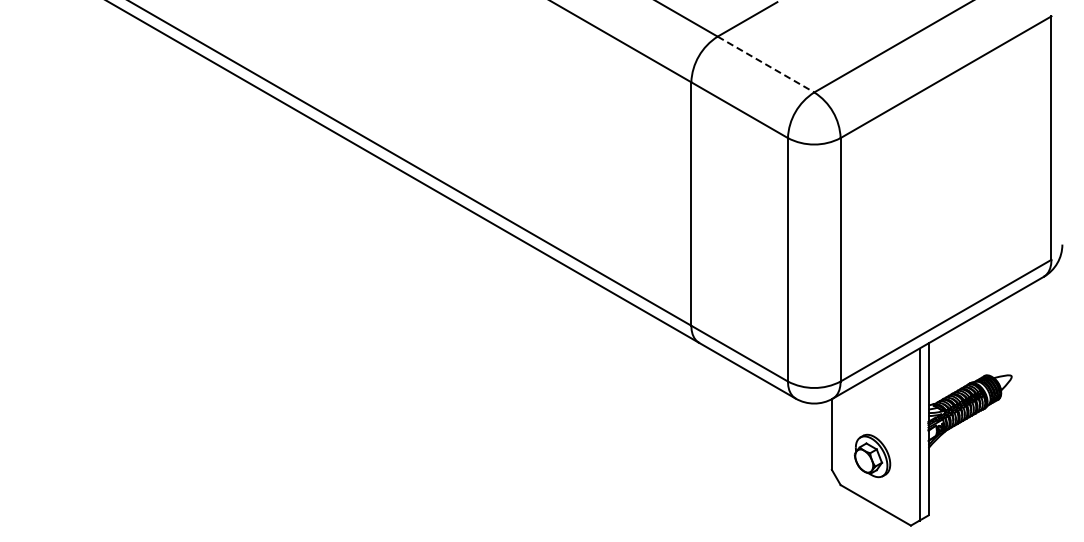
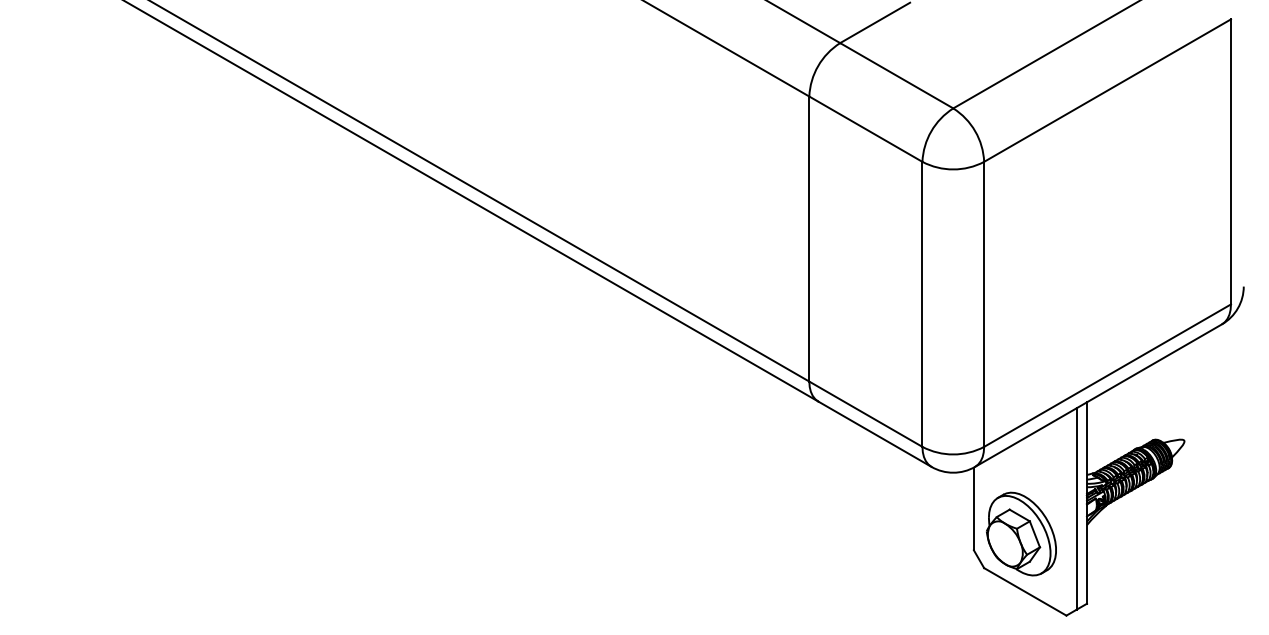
line: (765, 64) -> (896, 75), dashed -> solid
part: (872, 455) -> (1021, 533), size x1.67

